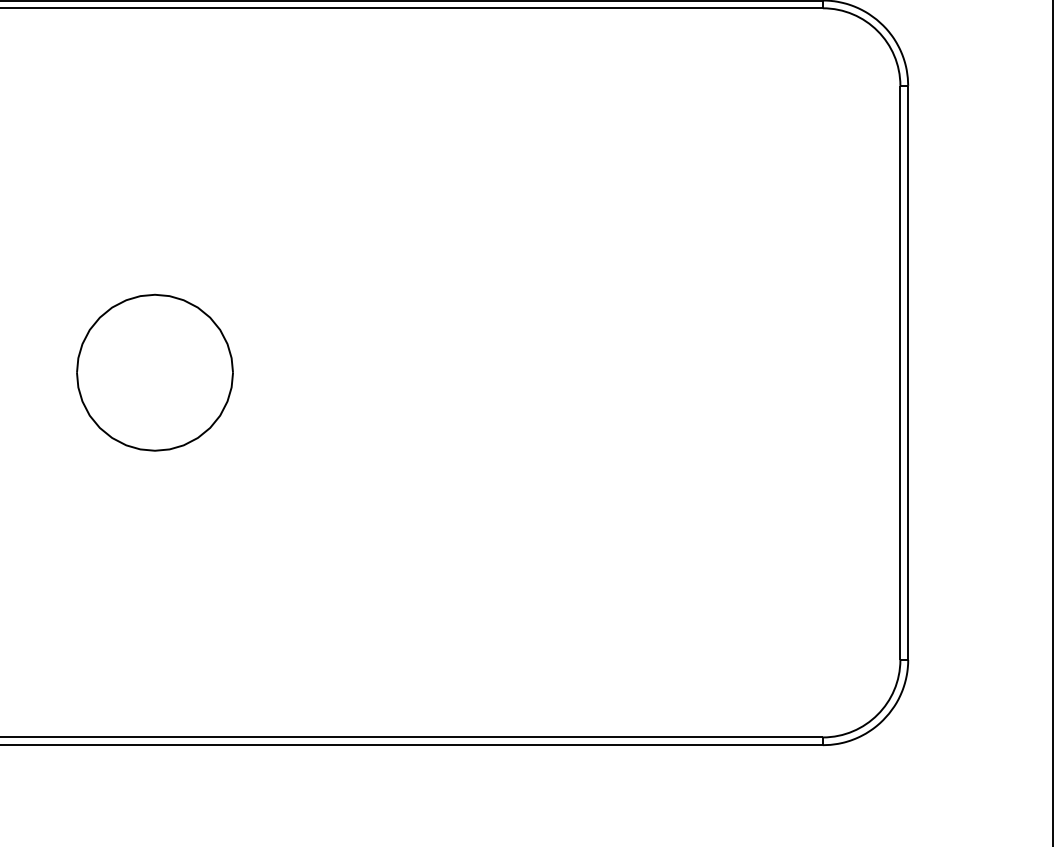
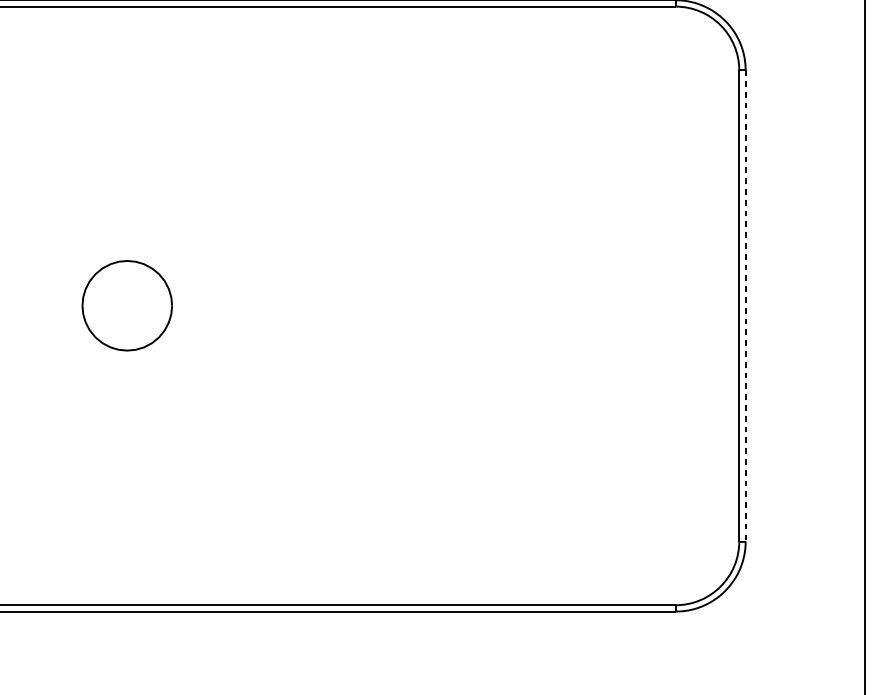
part: (154, 372) -> (126, 305), size x0.7
line: (908, 373) -> (745, 306), solid -> dashed

